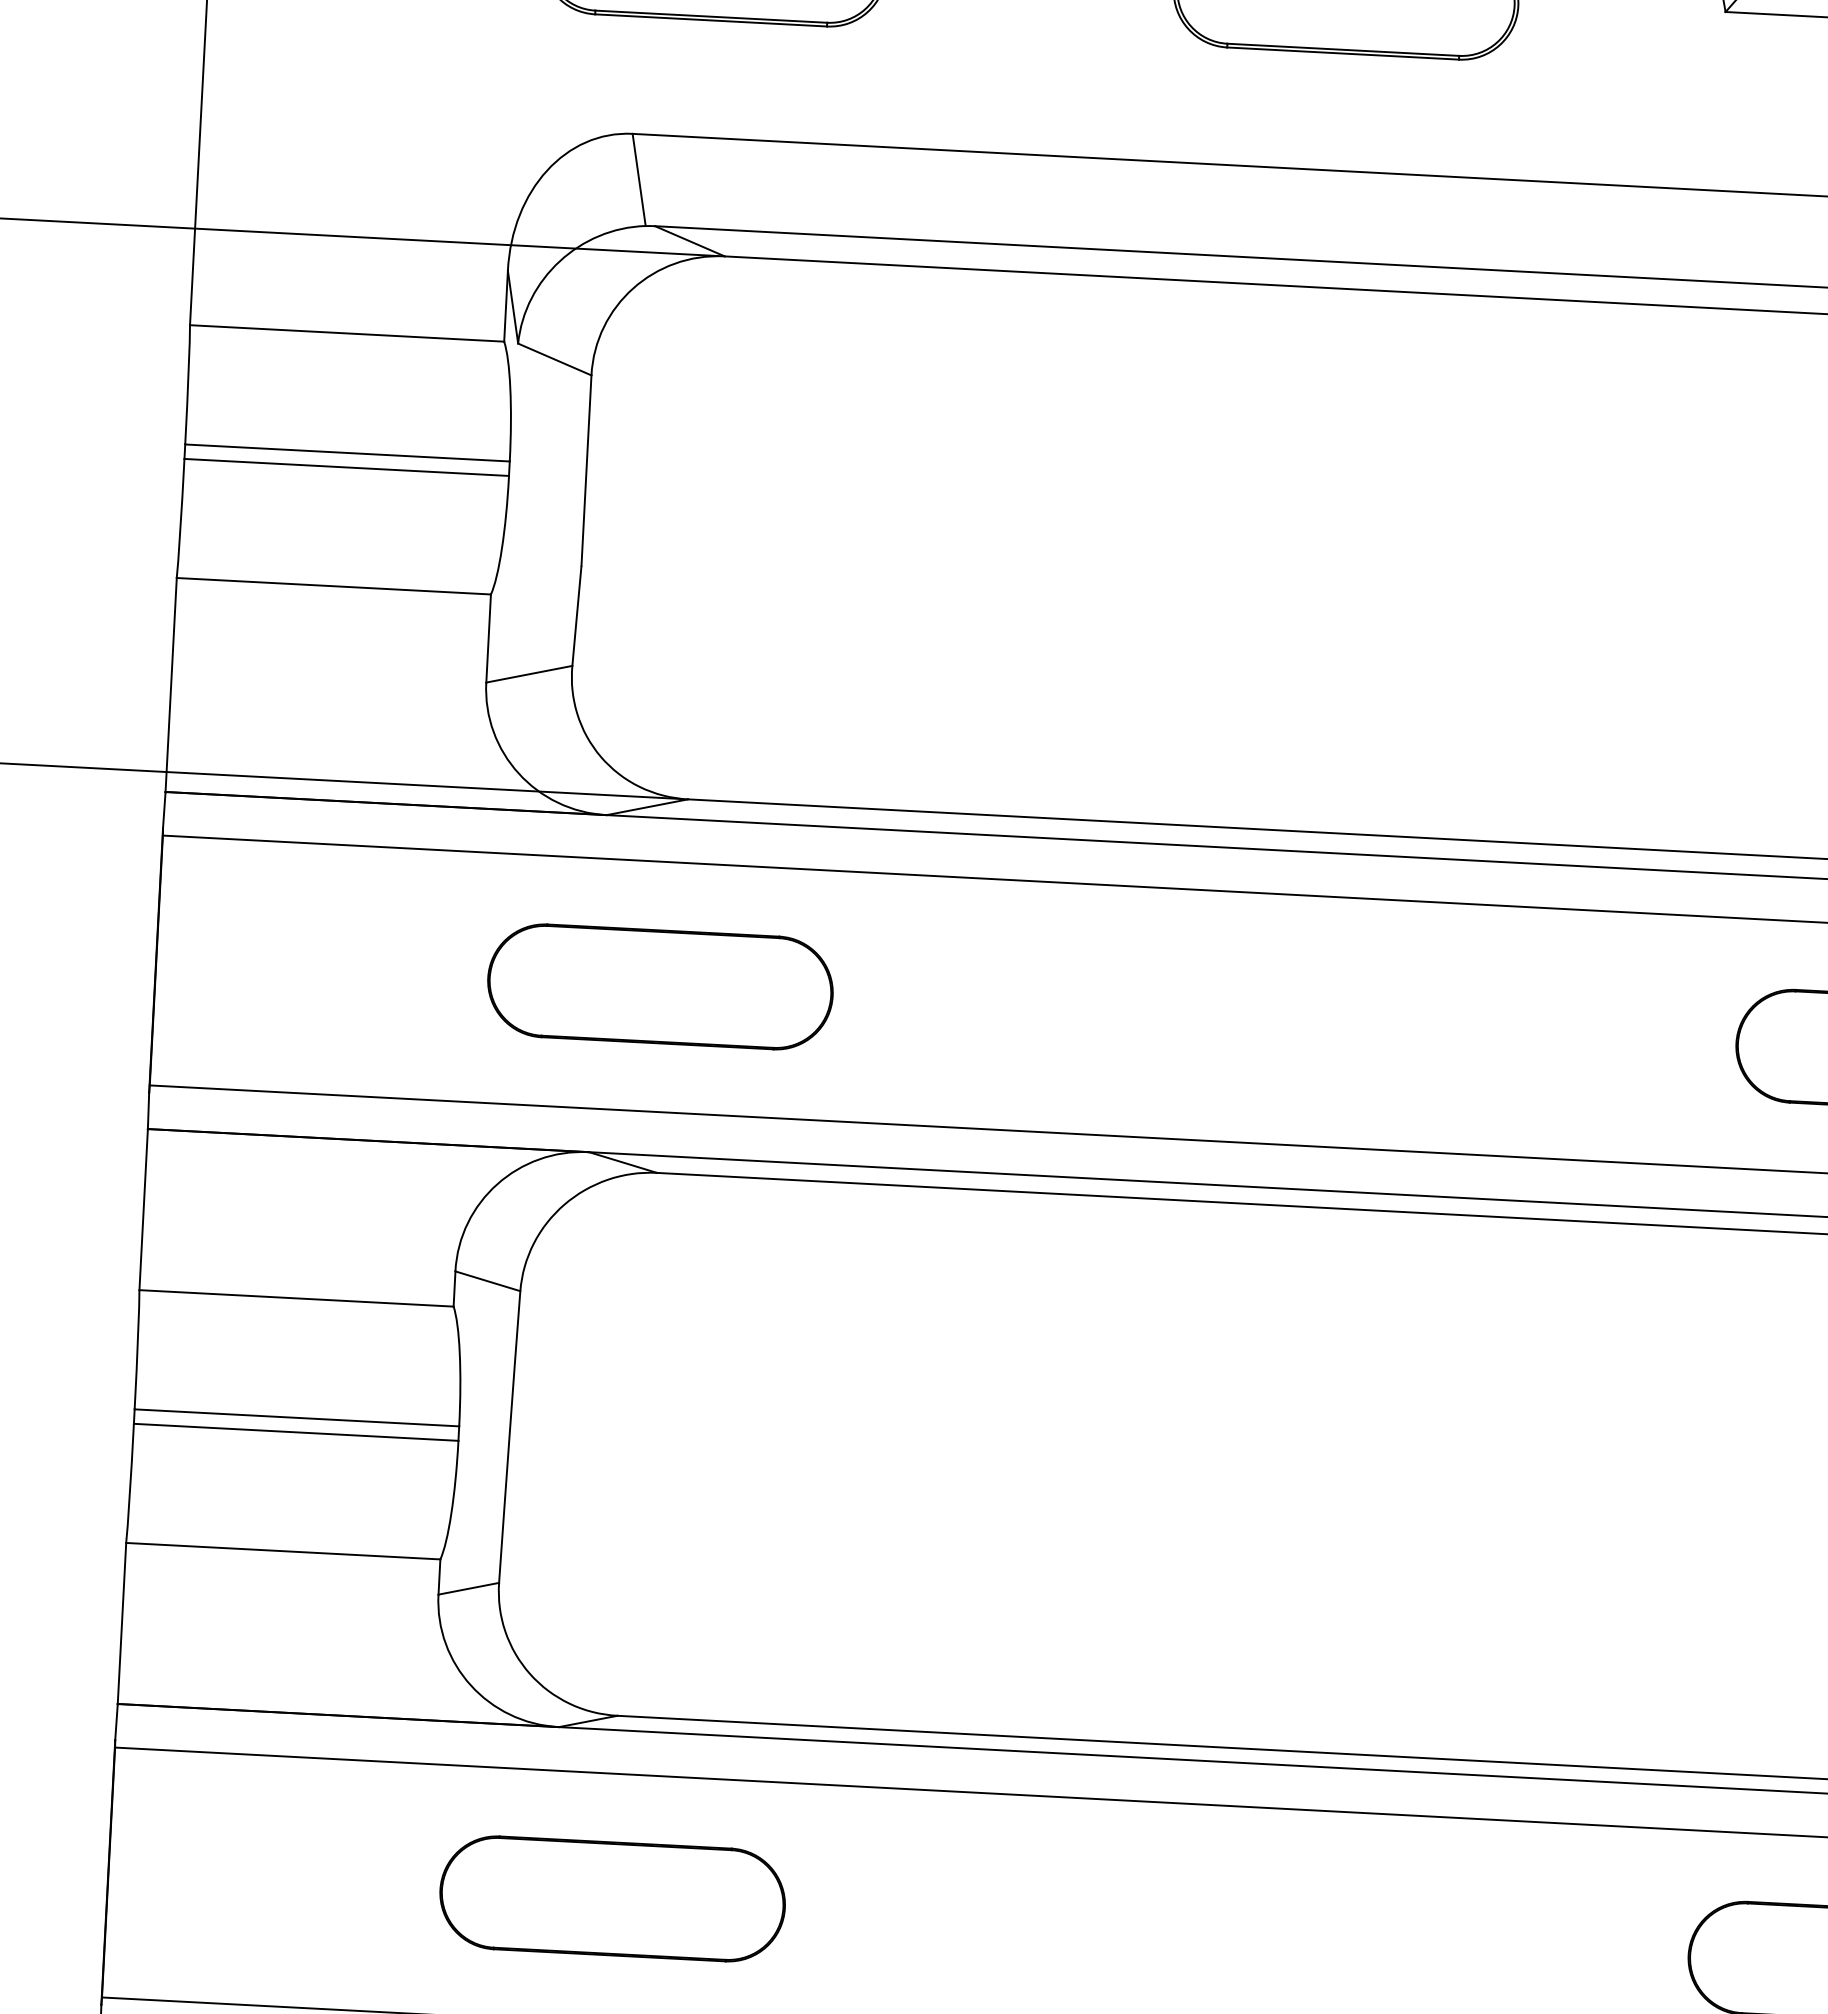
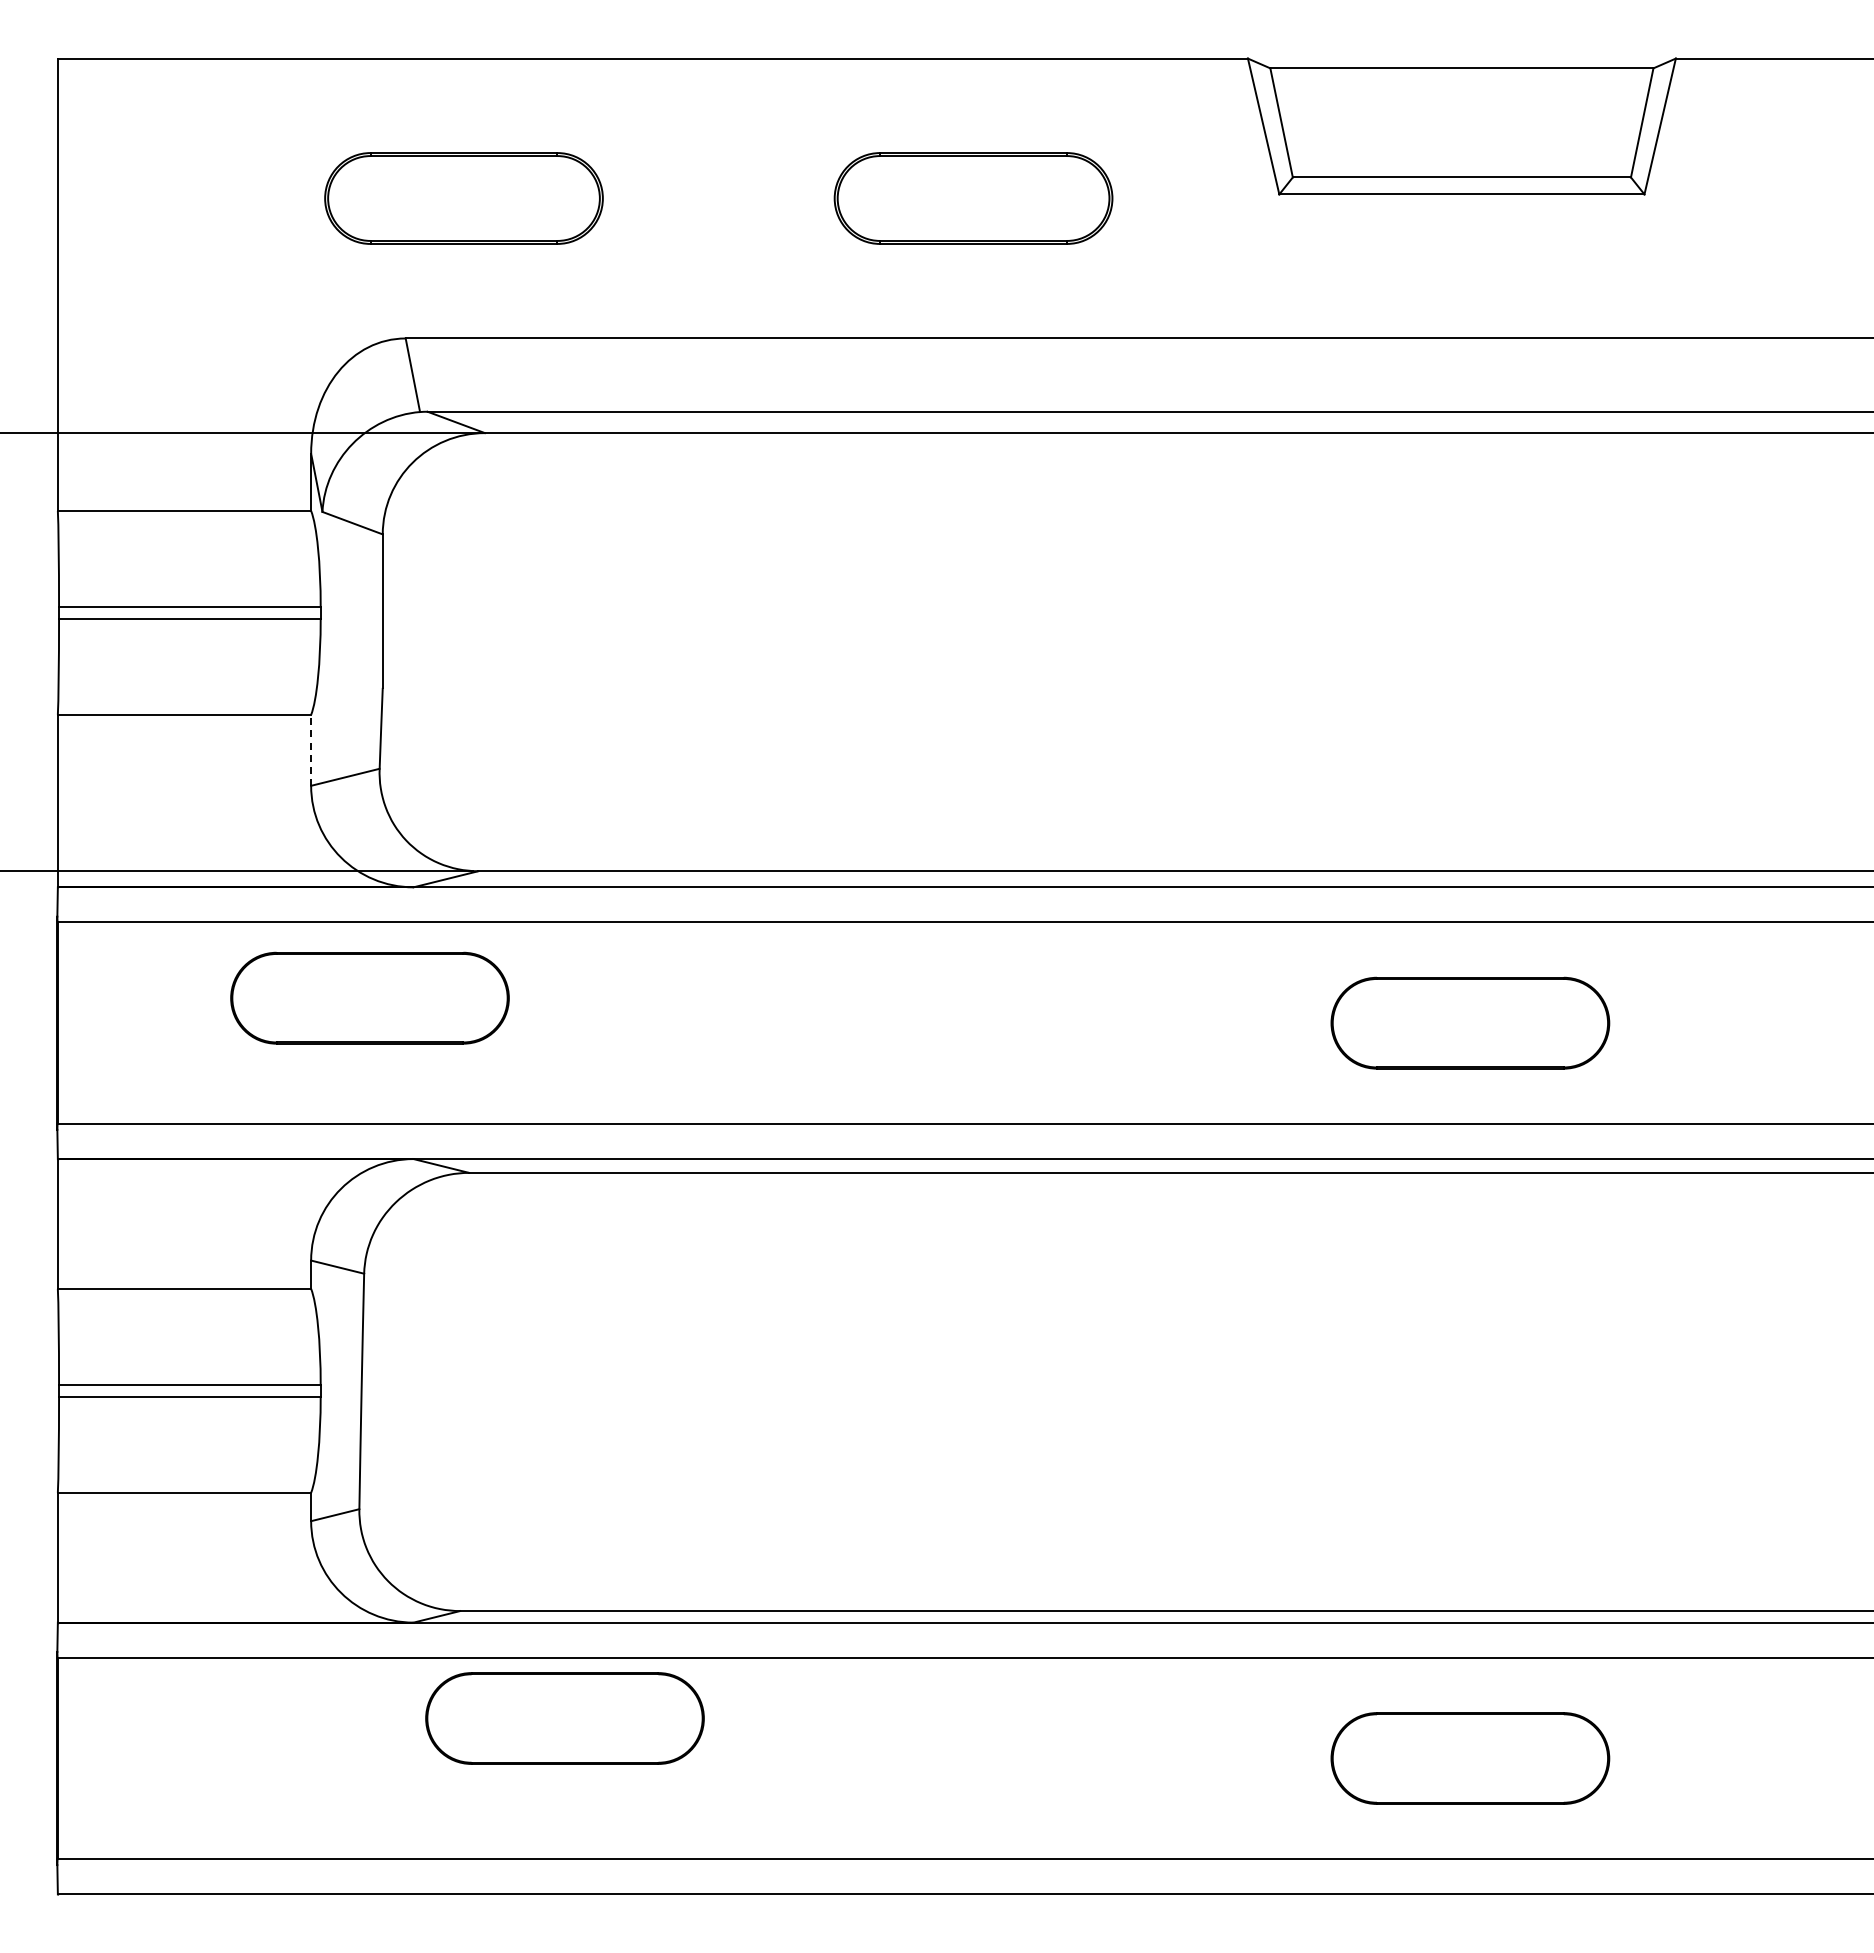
line: (489, 638) -> (311, 750), solid -> dashed
part: (659, 986) -> (369, 997), moved
part: (612, 1898) -> (564, 1718), moved

